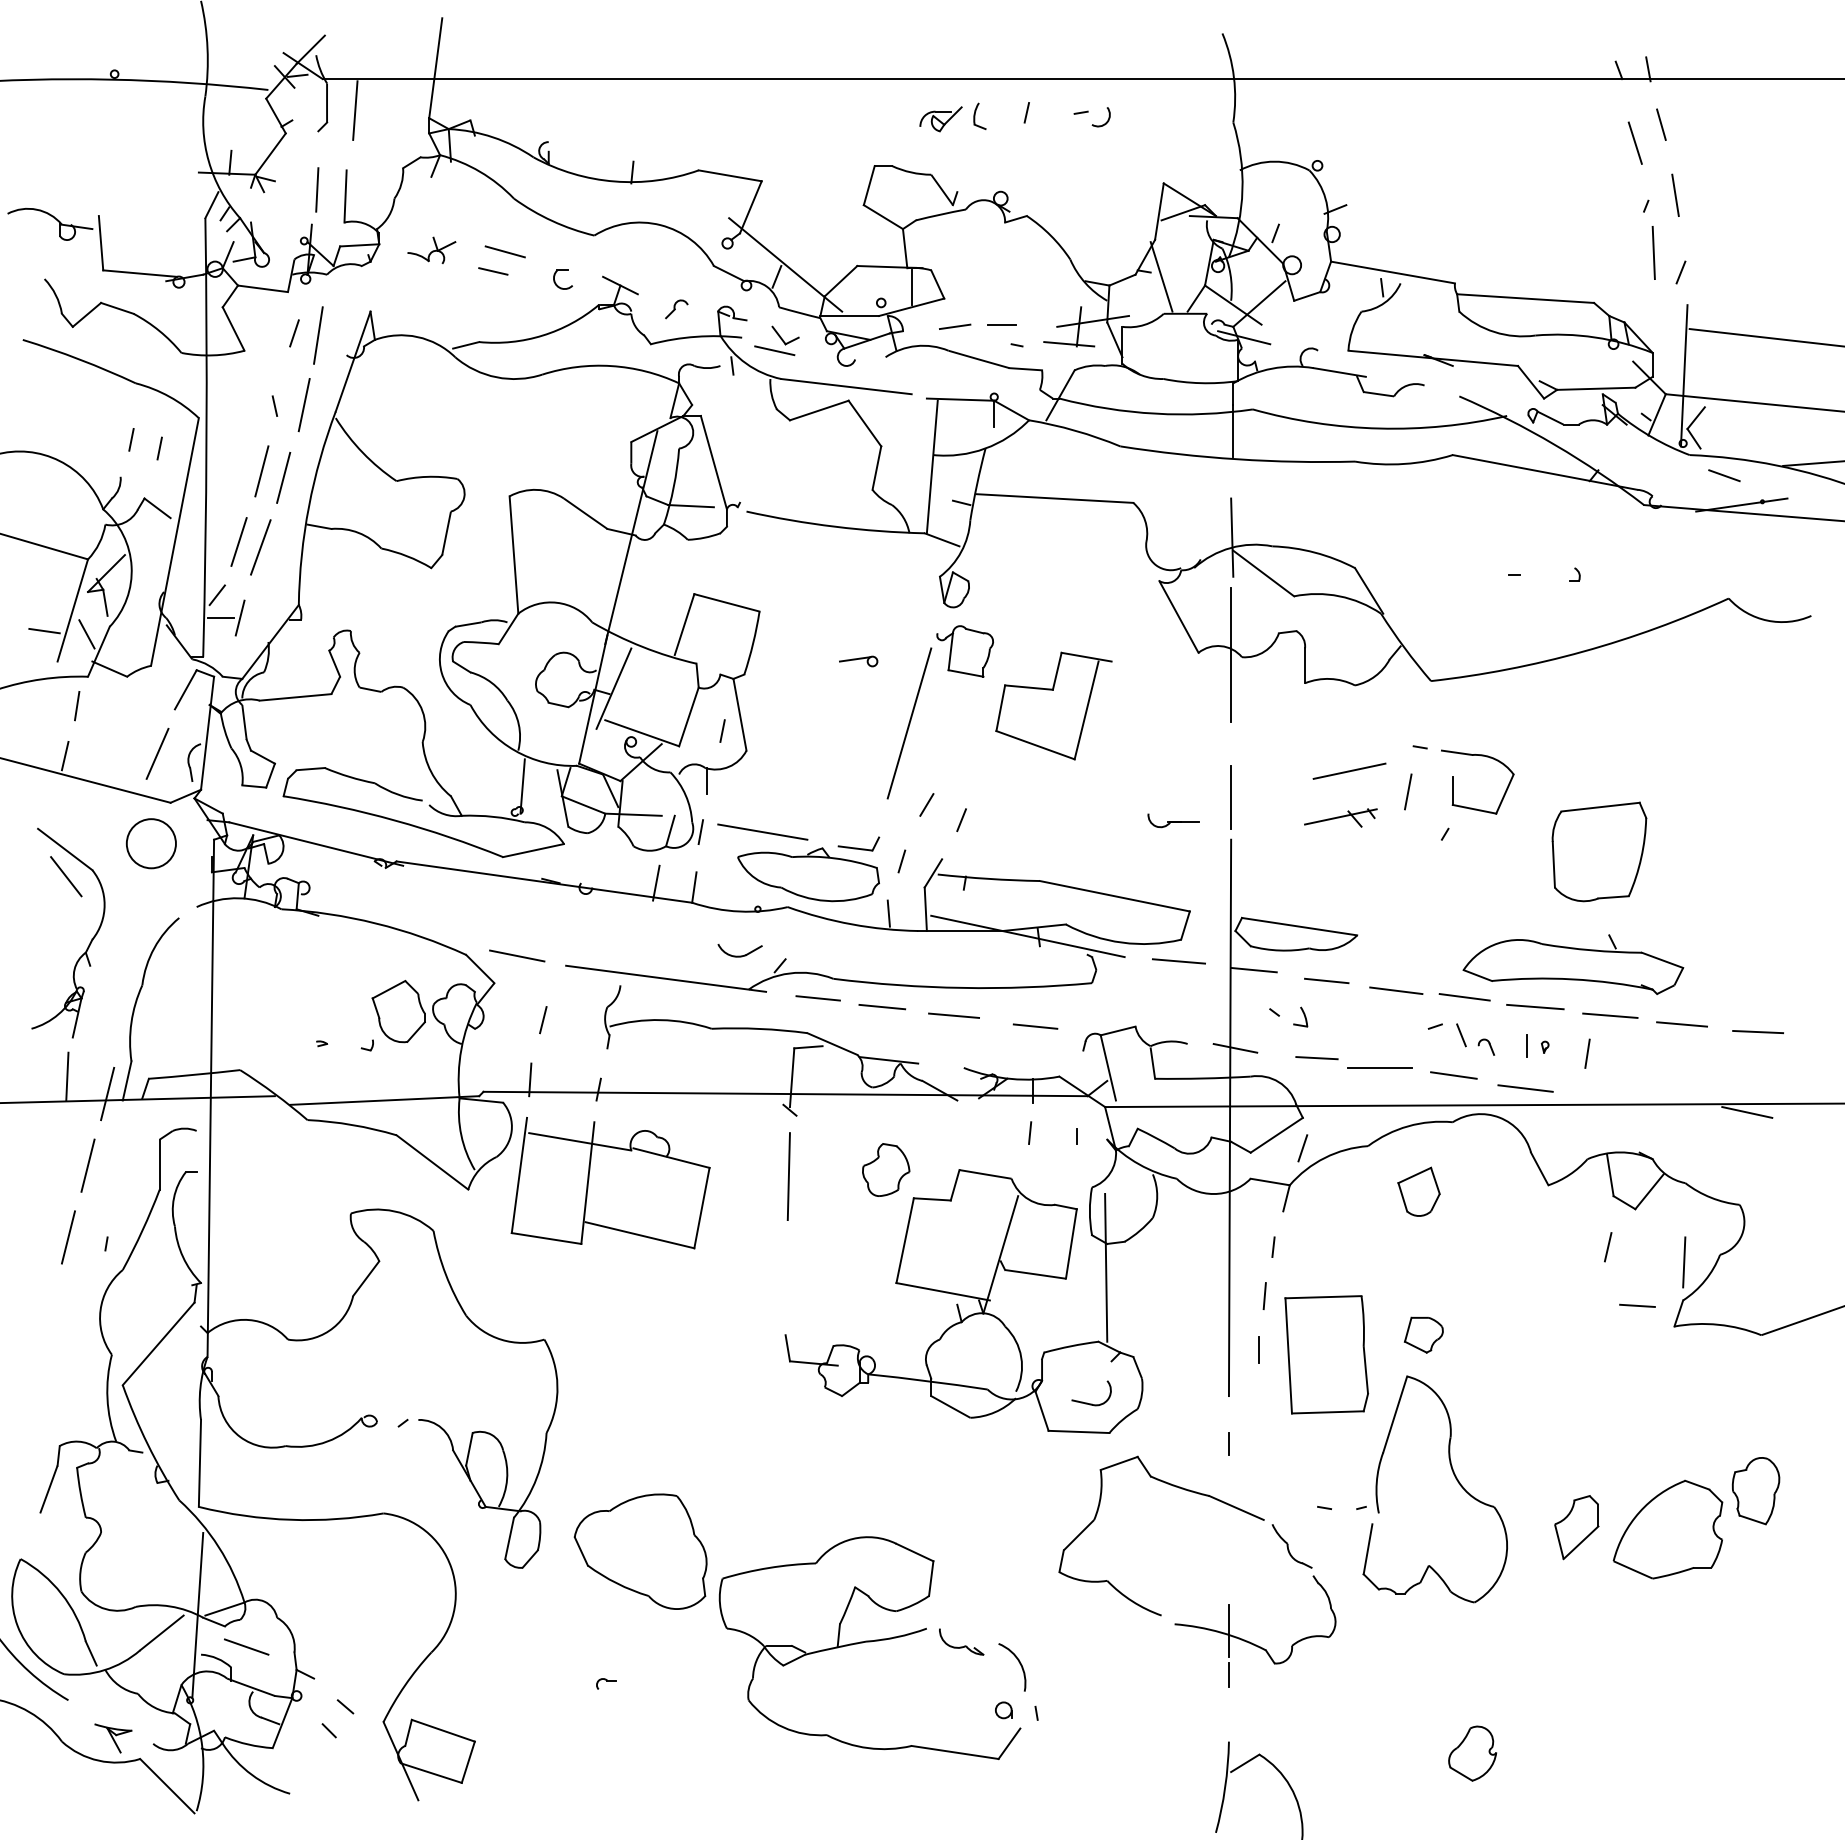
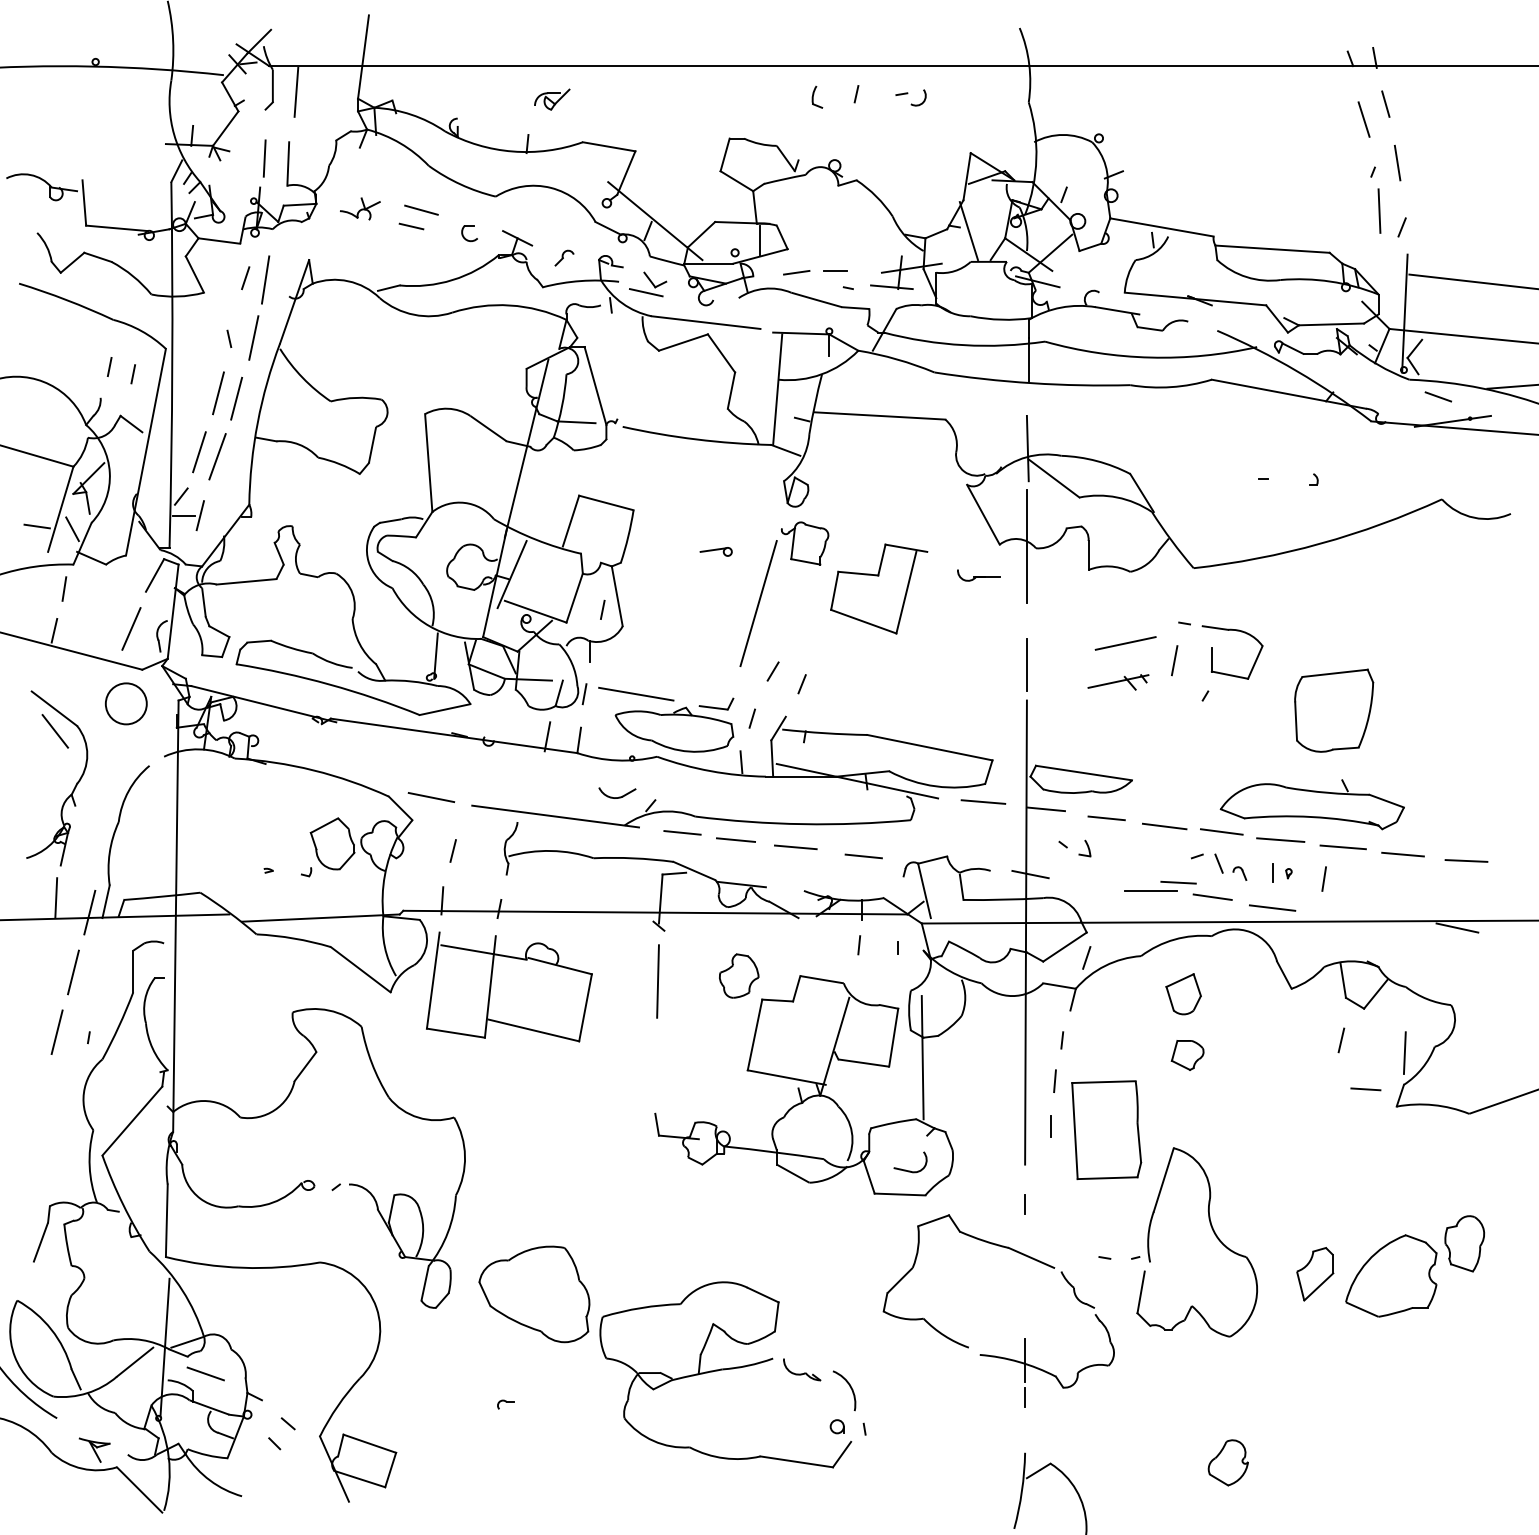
part: (940, 119) -> (551, 99), moved
part: (1173, 820) -> (978, 575), moved
line: (1316, 1058) -> (1178, 883), moved
part: (1423, 1334) -> (1187, 1054), moved

